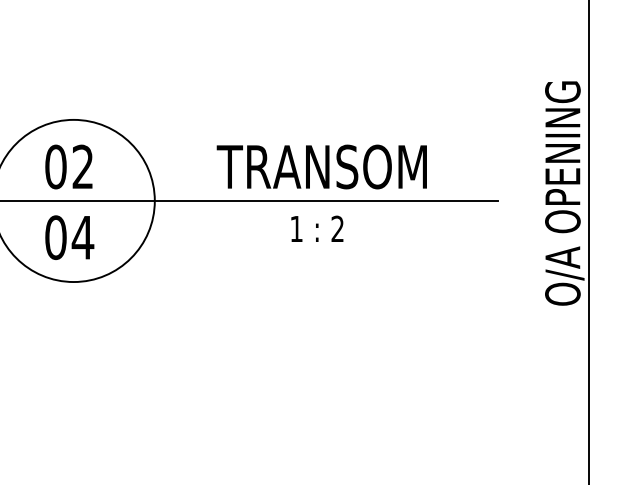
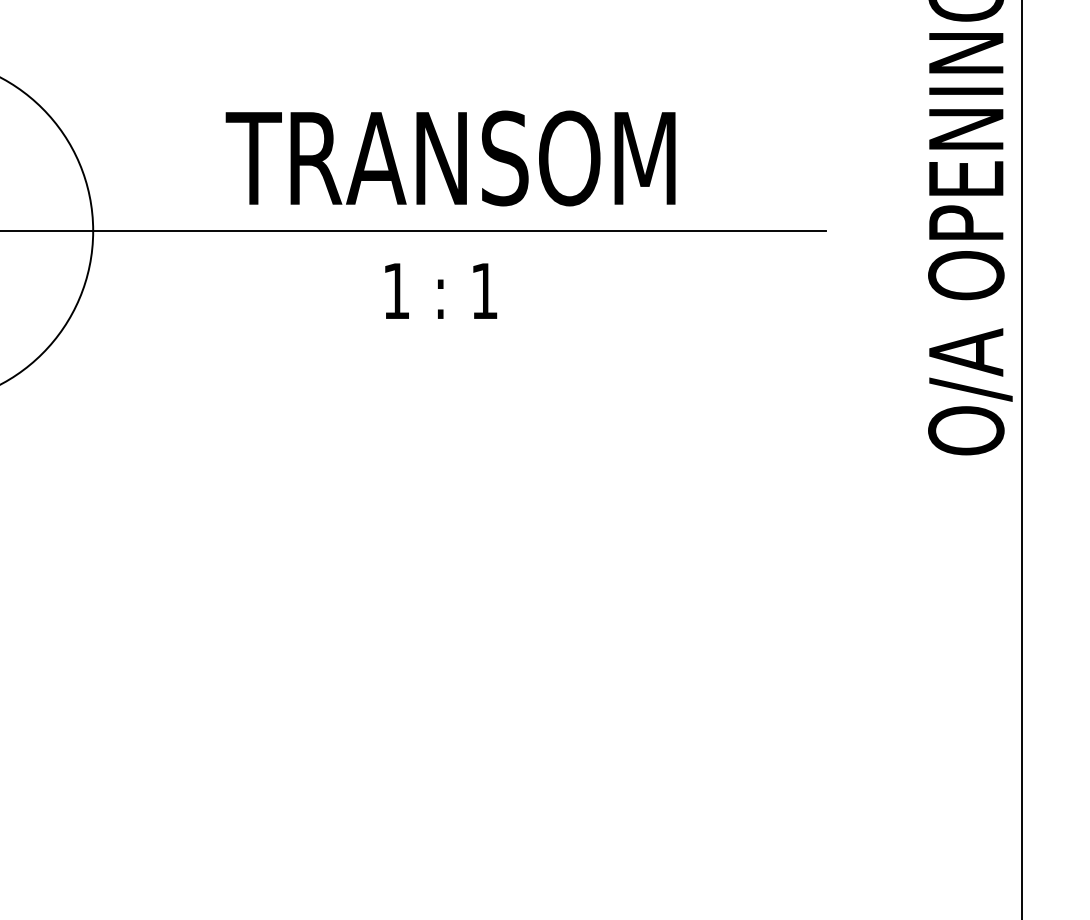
text: (337, 228) -> (484, 290), 2 -> 1

